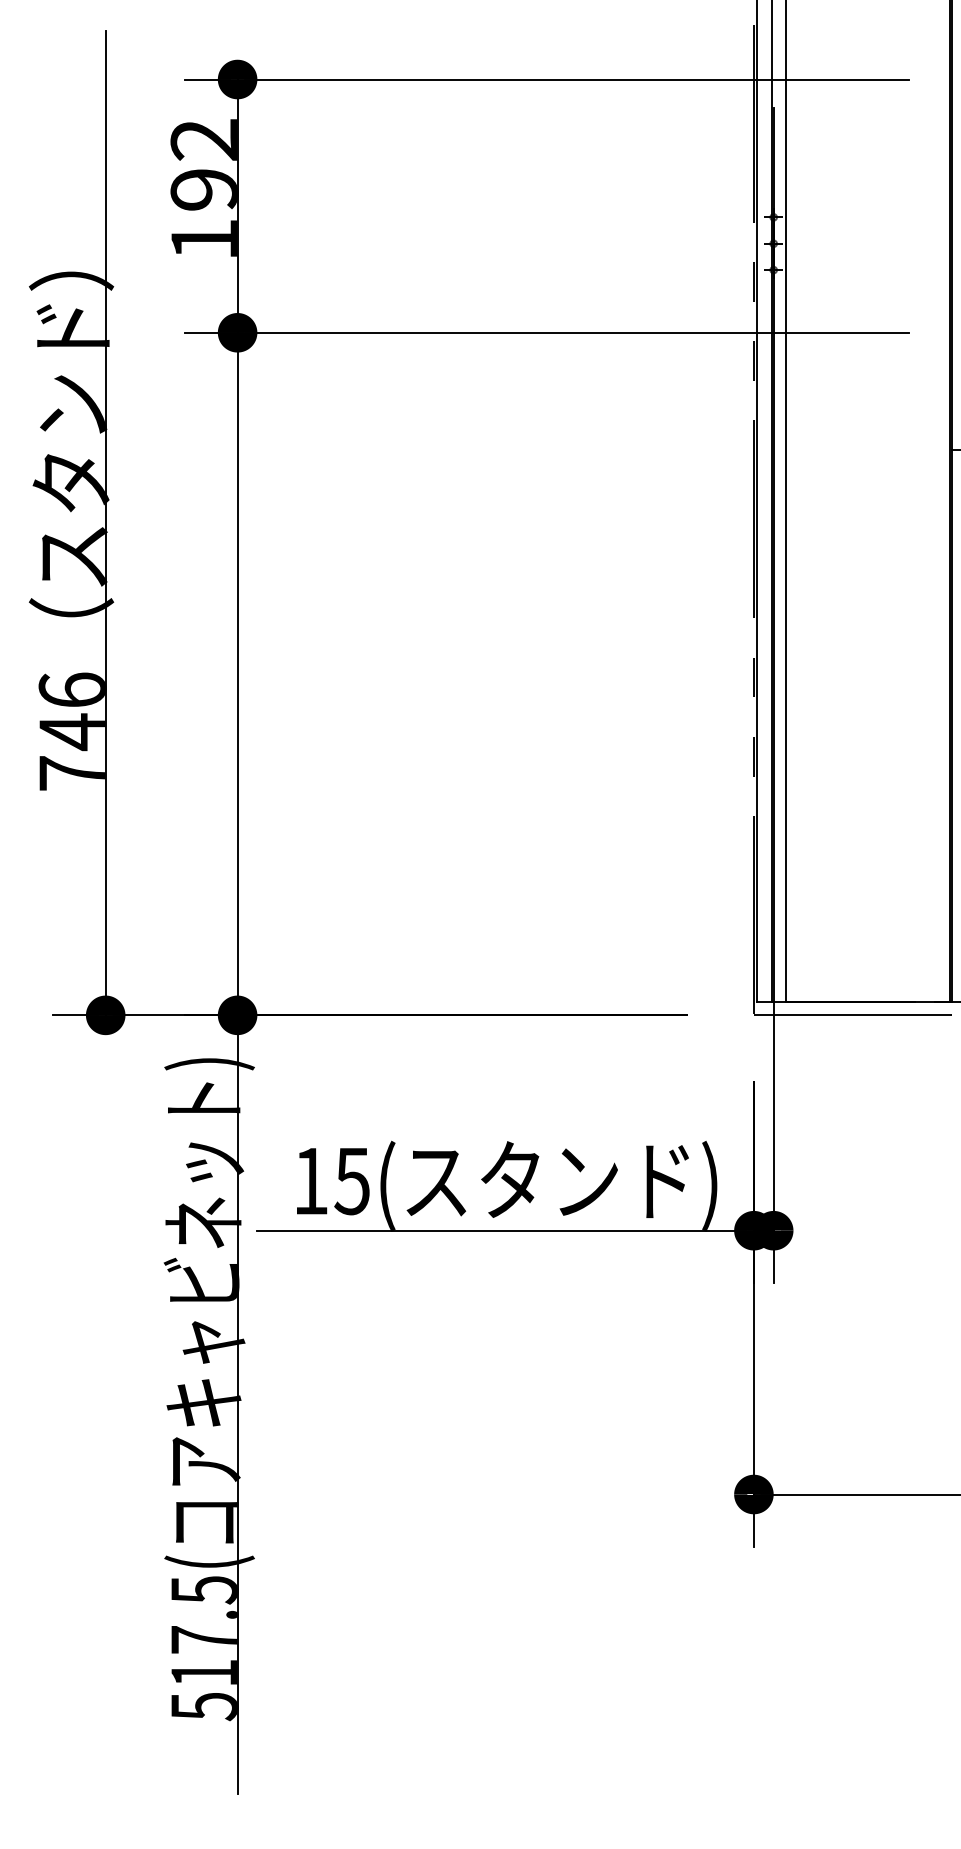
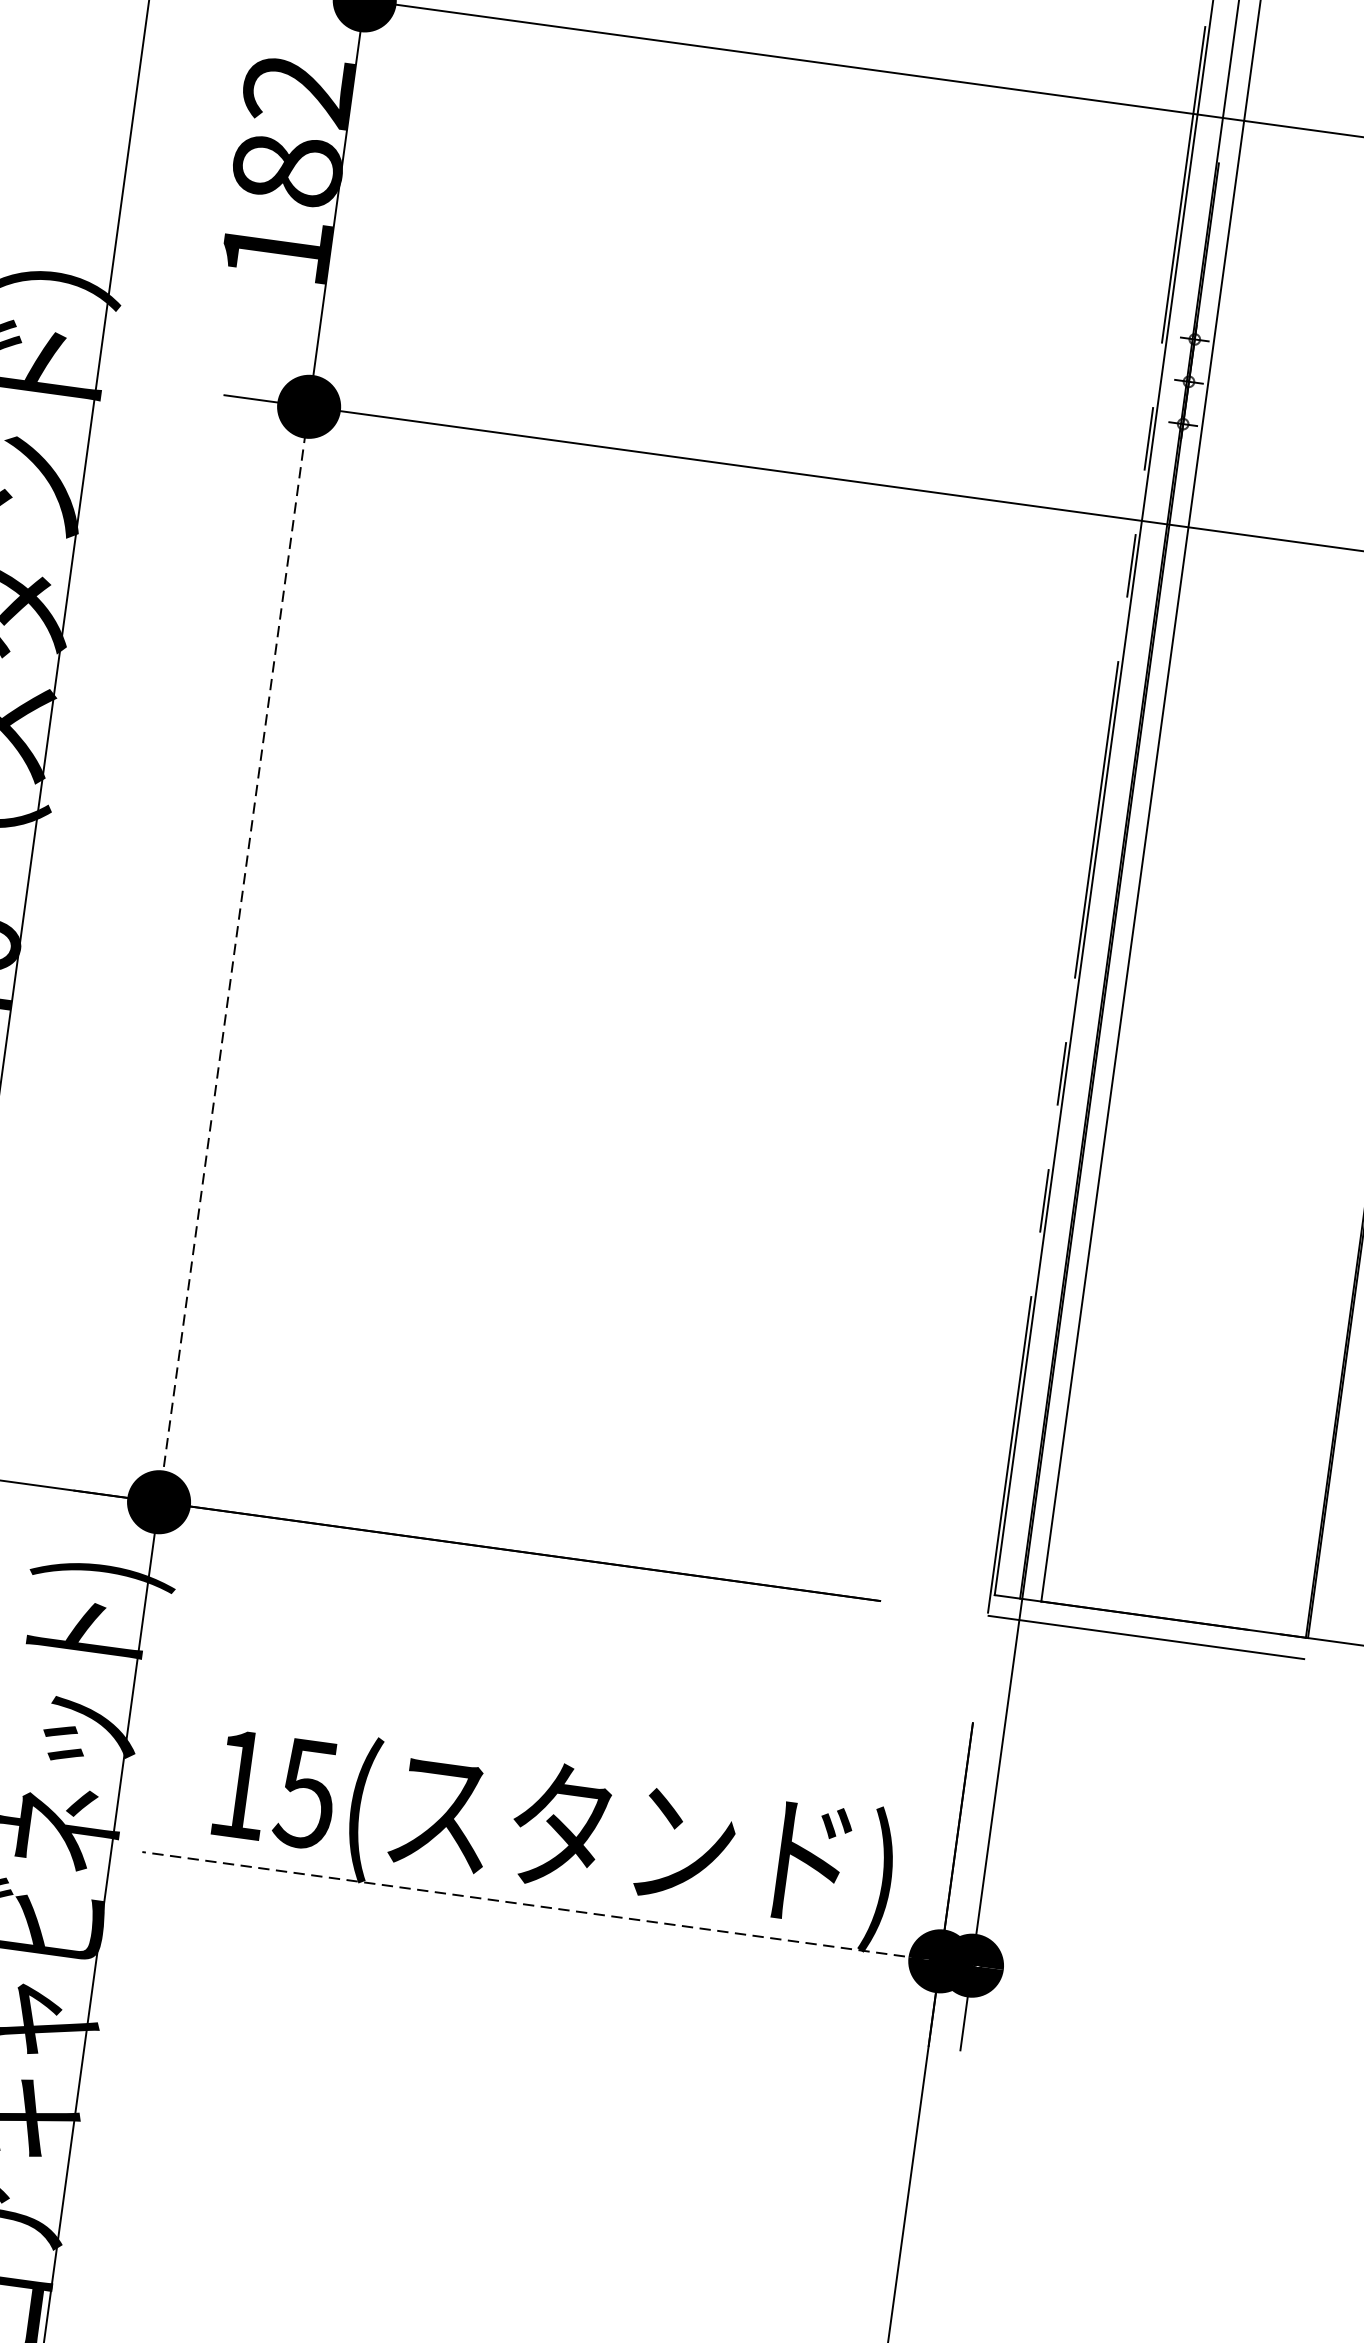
text: (203, 189) -> (285, 169), 192 -> 182
line: (237, 673) -> (234, 953), solid -> dashed
line: (505, 1230) -> (541, 1906), solid -> dashed

